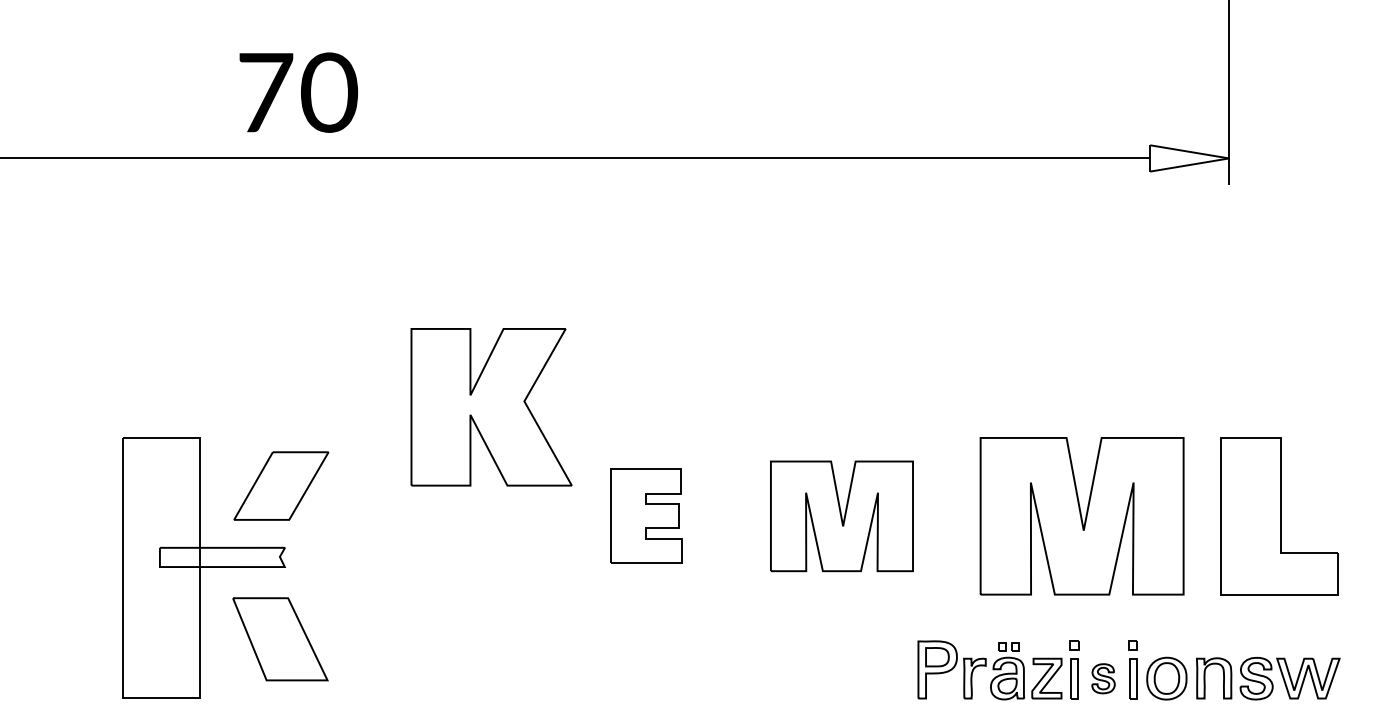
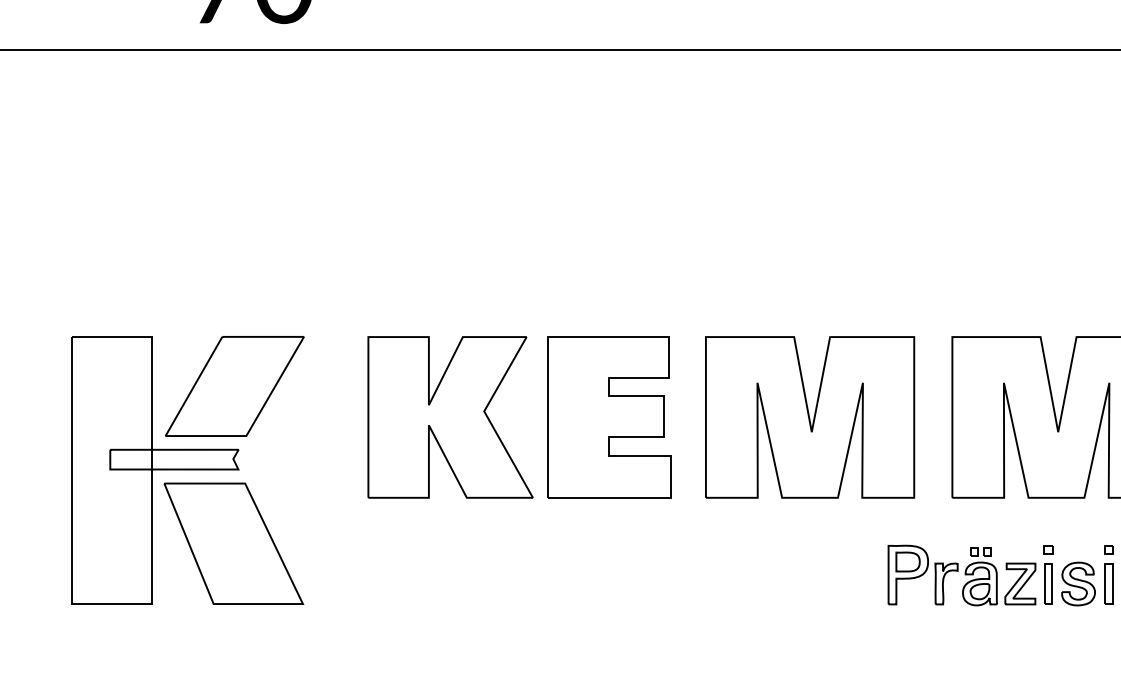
part: (491, 407) -> (450, 417), moved
part: (281, 485) -> (235, 385), size x1.43
part: (646, 516) -> (609, 417), size x1.67
part: (841, 516) -> (809, 417), size x1.43
part: (280, 638) -> (233, 542), size x1.43
part: (1103, 678) -> (1078, 583), size x1.43

